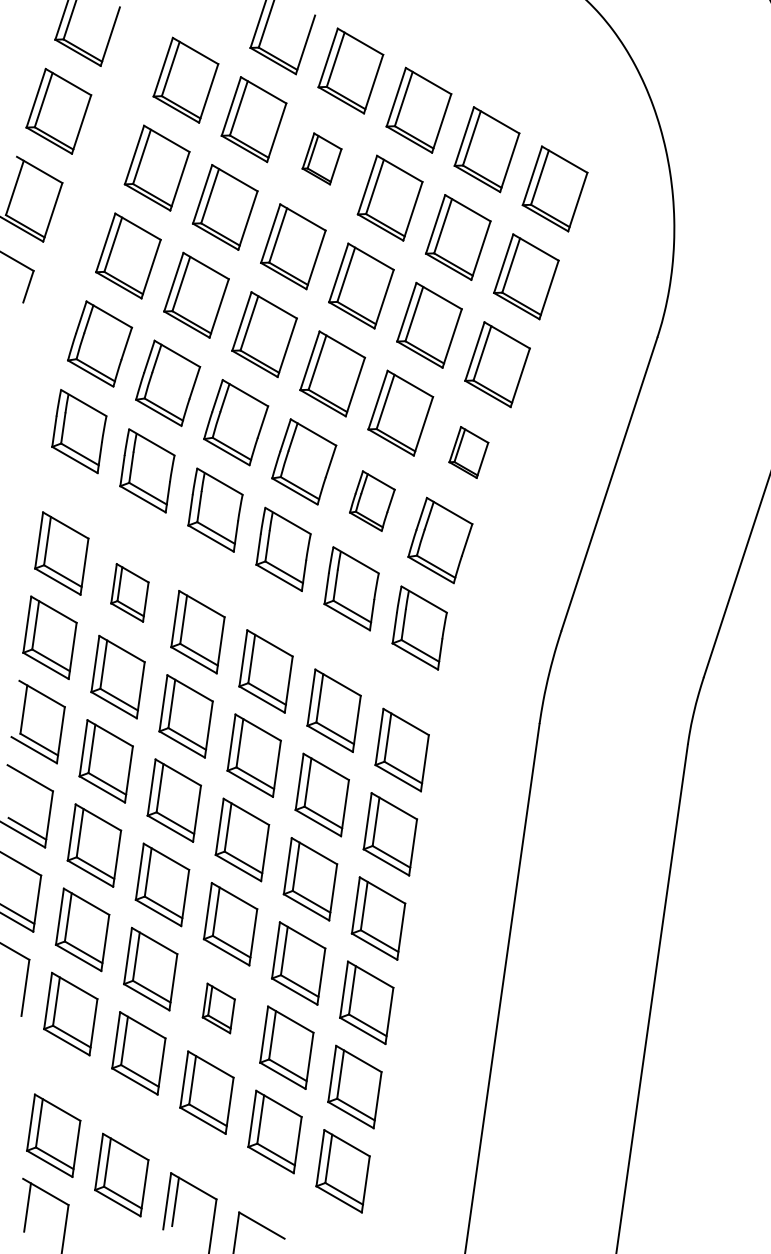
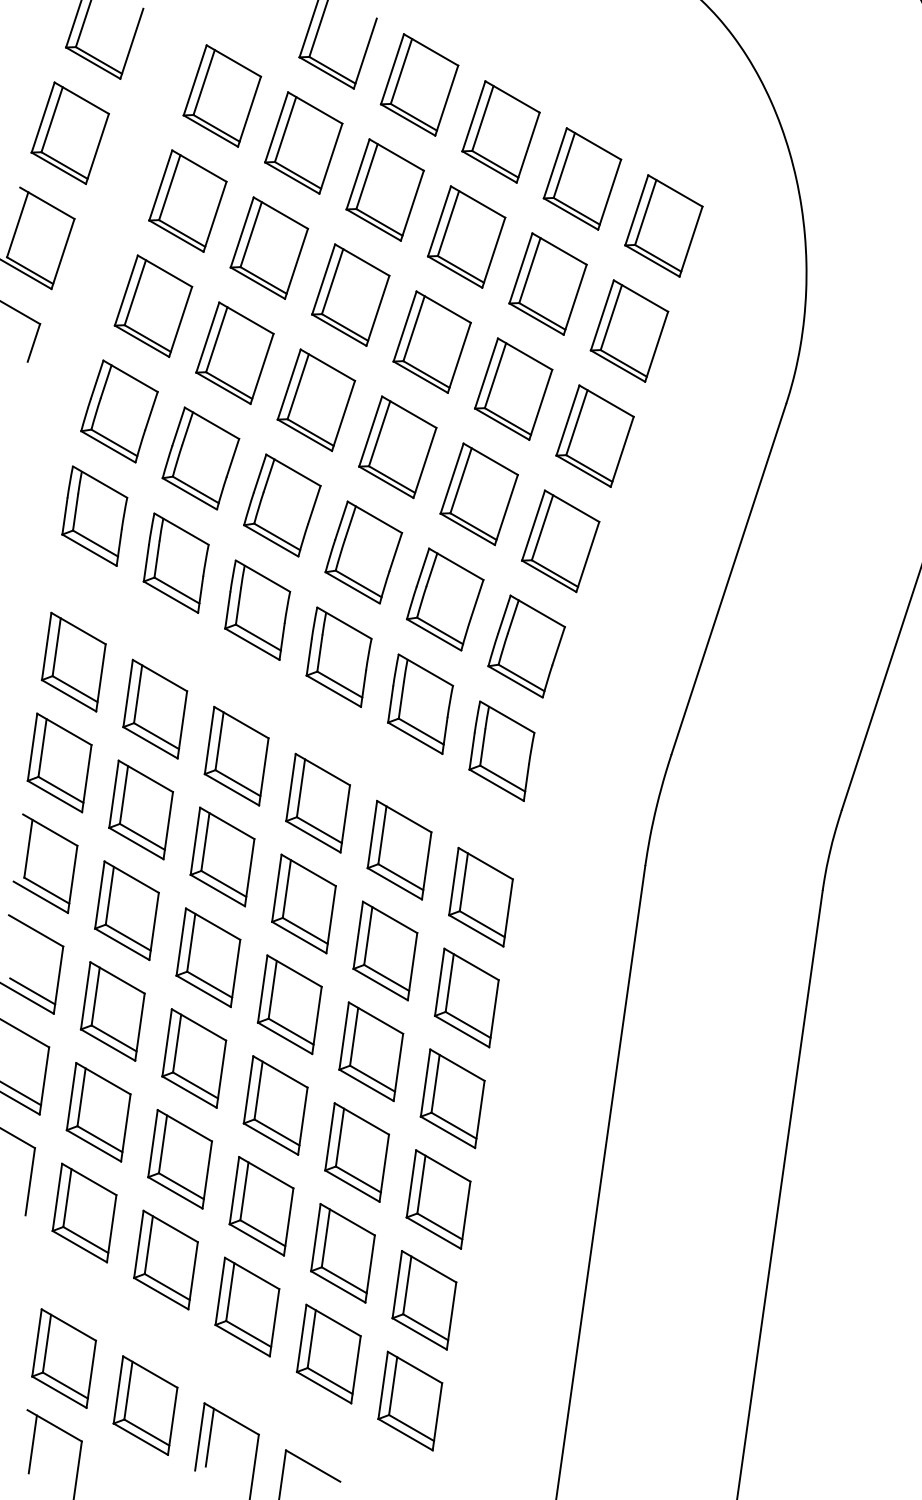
part: (321, 158) -> (384, 189), size x1.67
part: (468, 452) -> (560, 541), size x1.67
part: (372, 500) -> (445, 598), size x1.43
part: (129, 592) -> (154, 708), size x1.43
part: (218, 1008) -> (261, 1206), size x1.67

